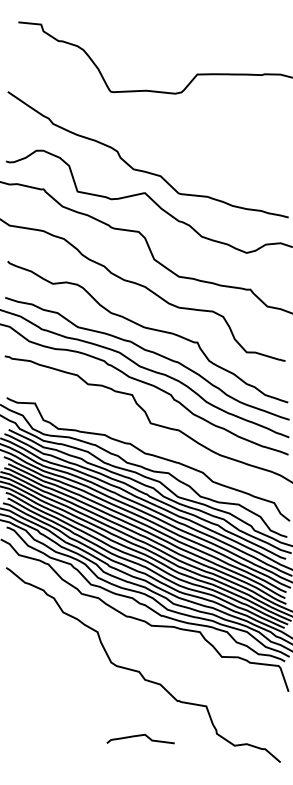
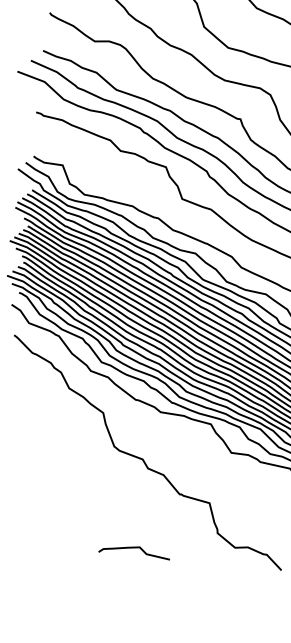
curve: (140, 736) -> (134, 548), moved

